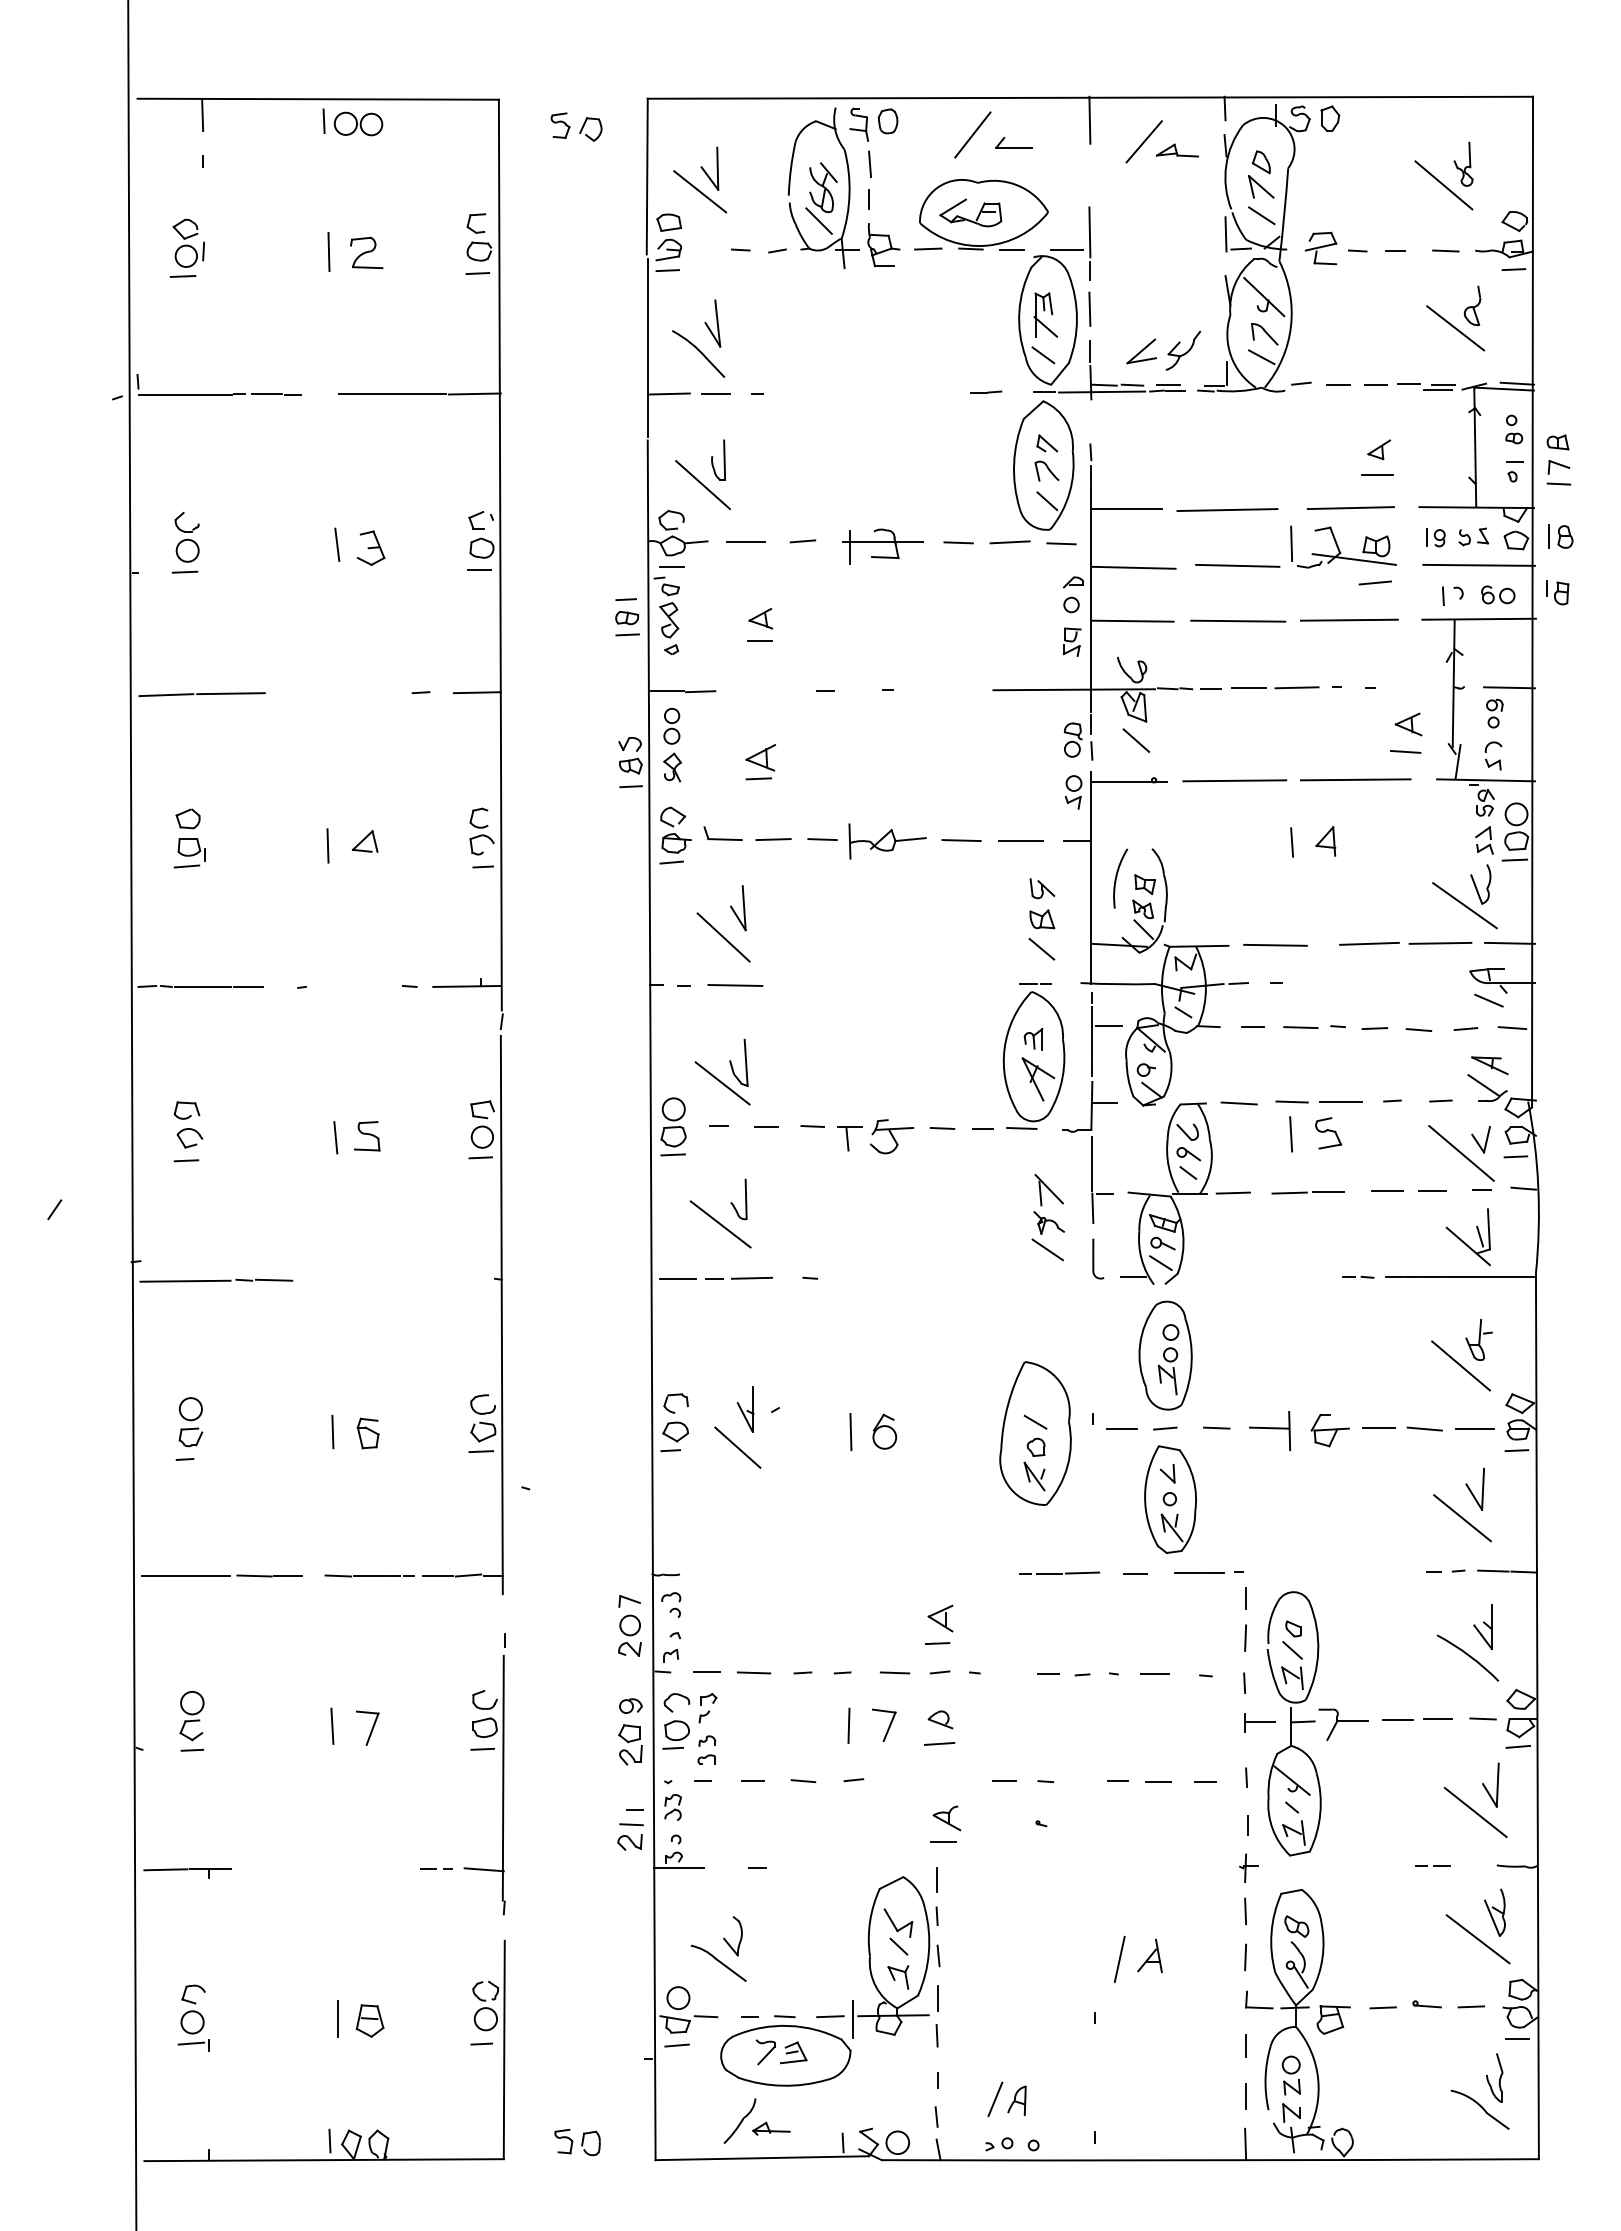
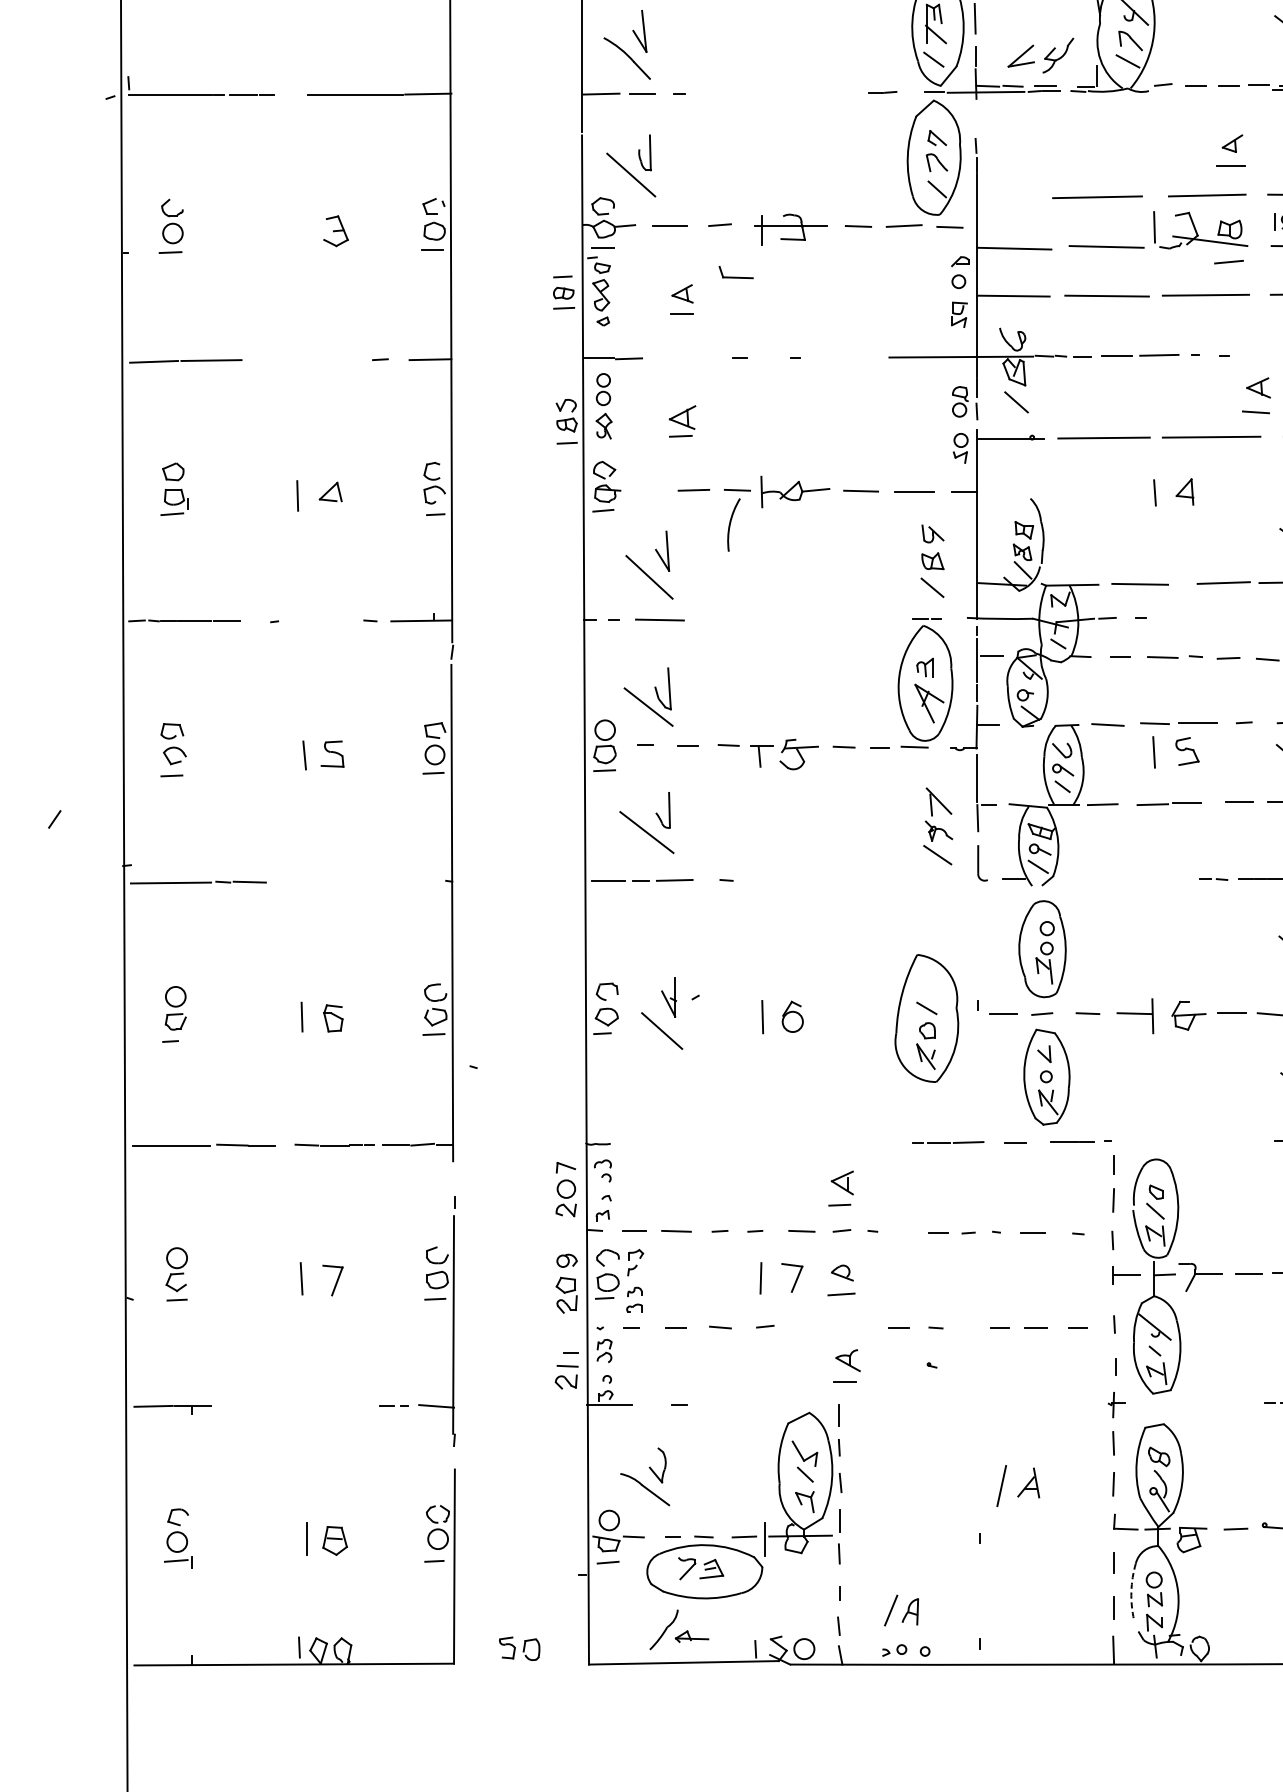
line: (1126, 509) -> (1007, 196), removed
line: (337, 544) -> (306, 227), removed
part: (722, 833) -> (735, 272), moved
arc: (1117, 877) -> (731, 524), moved
arc: (1265, 2078) -> (1131, 1591), solid -> dashed

